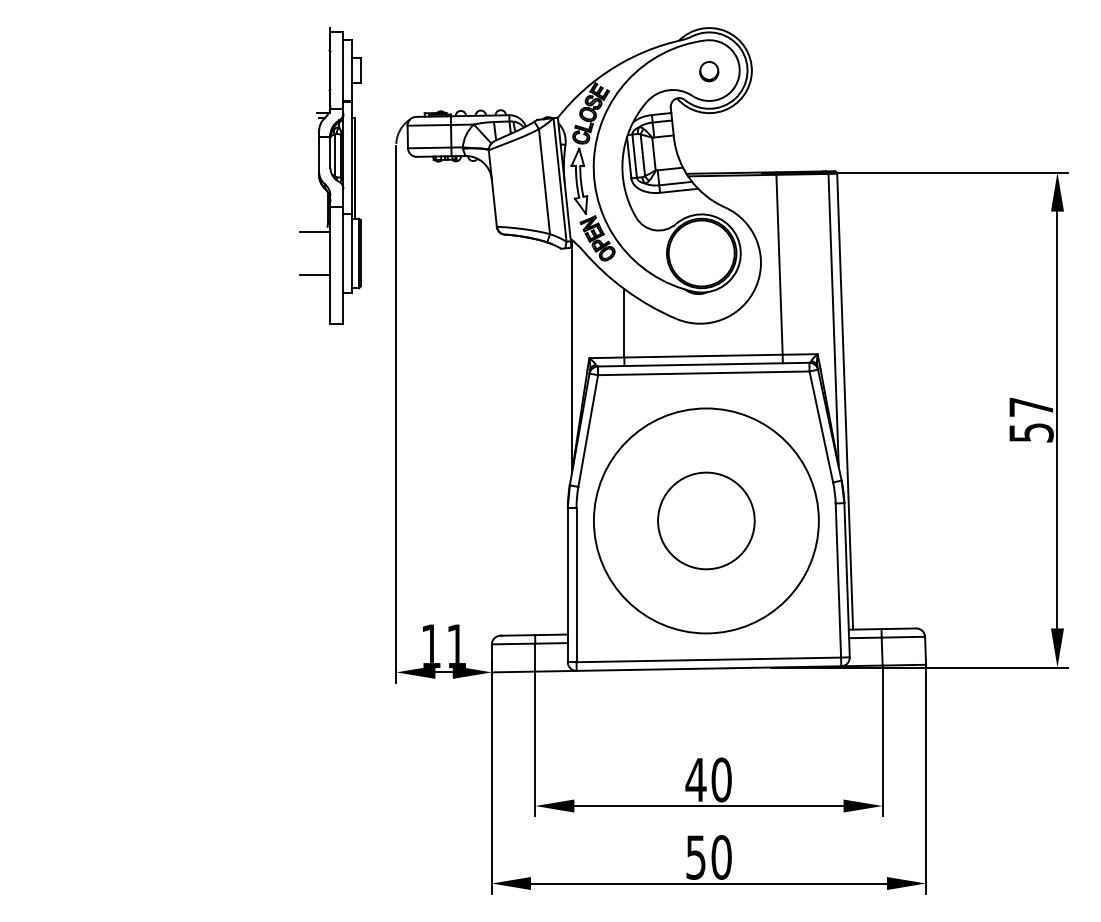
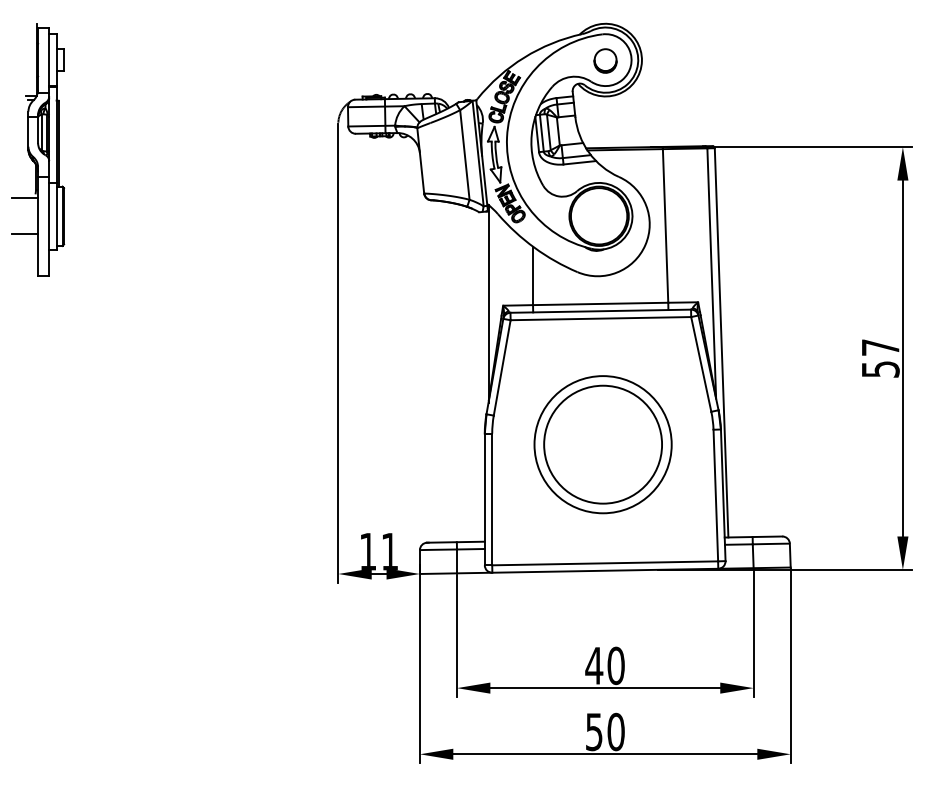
part: (709, 71) -> (605, 60), size x1.43
part: (330, 175) -> (38, 149), moved
circle: (705, 520) -> (602, 444), size x0.71
circle: (706, 520) -> (603, 444), size x1.43

